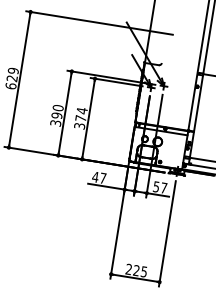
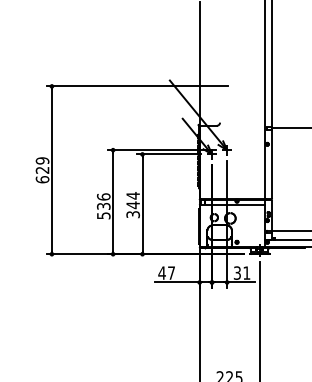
text: (56, 115) -> (103, 206), 390 -> 536
text: (80, 118) -> (132, 205), 374 -> 344
text: (160, 187) -> (242, 272), 57 -> 31

